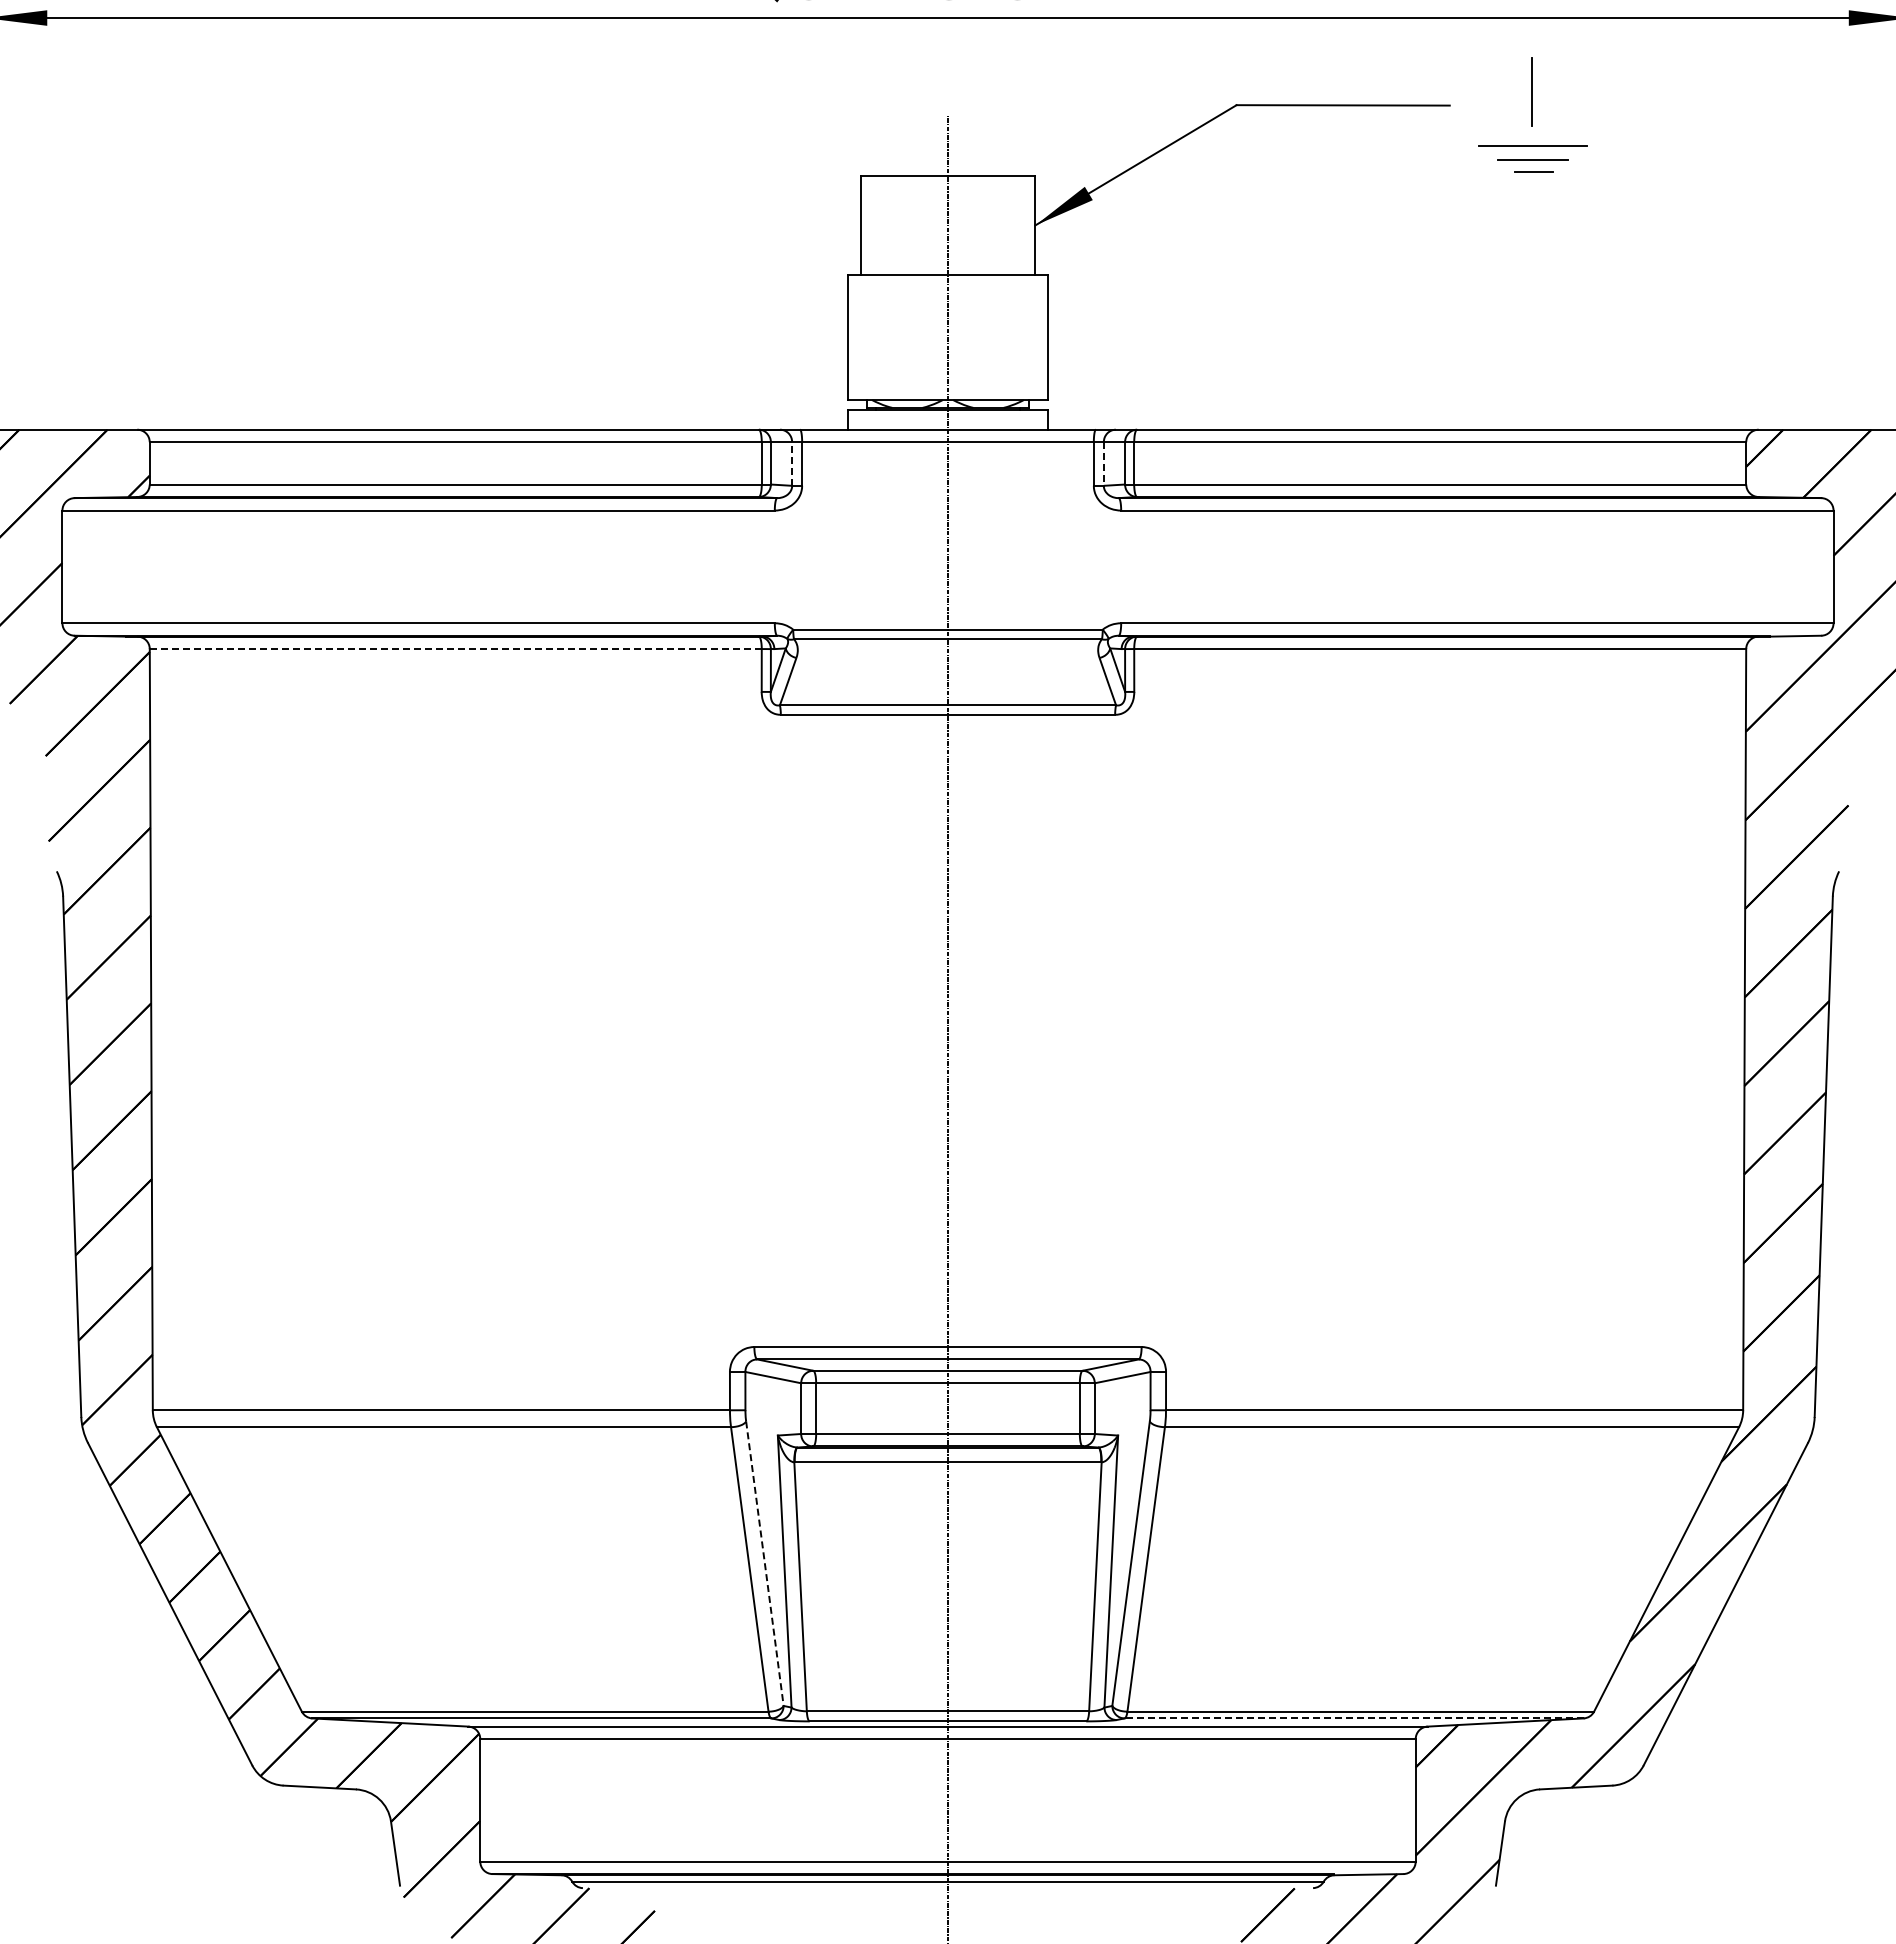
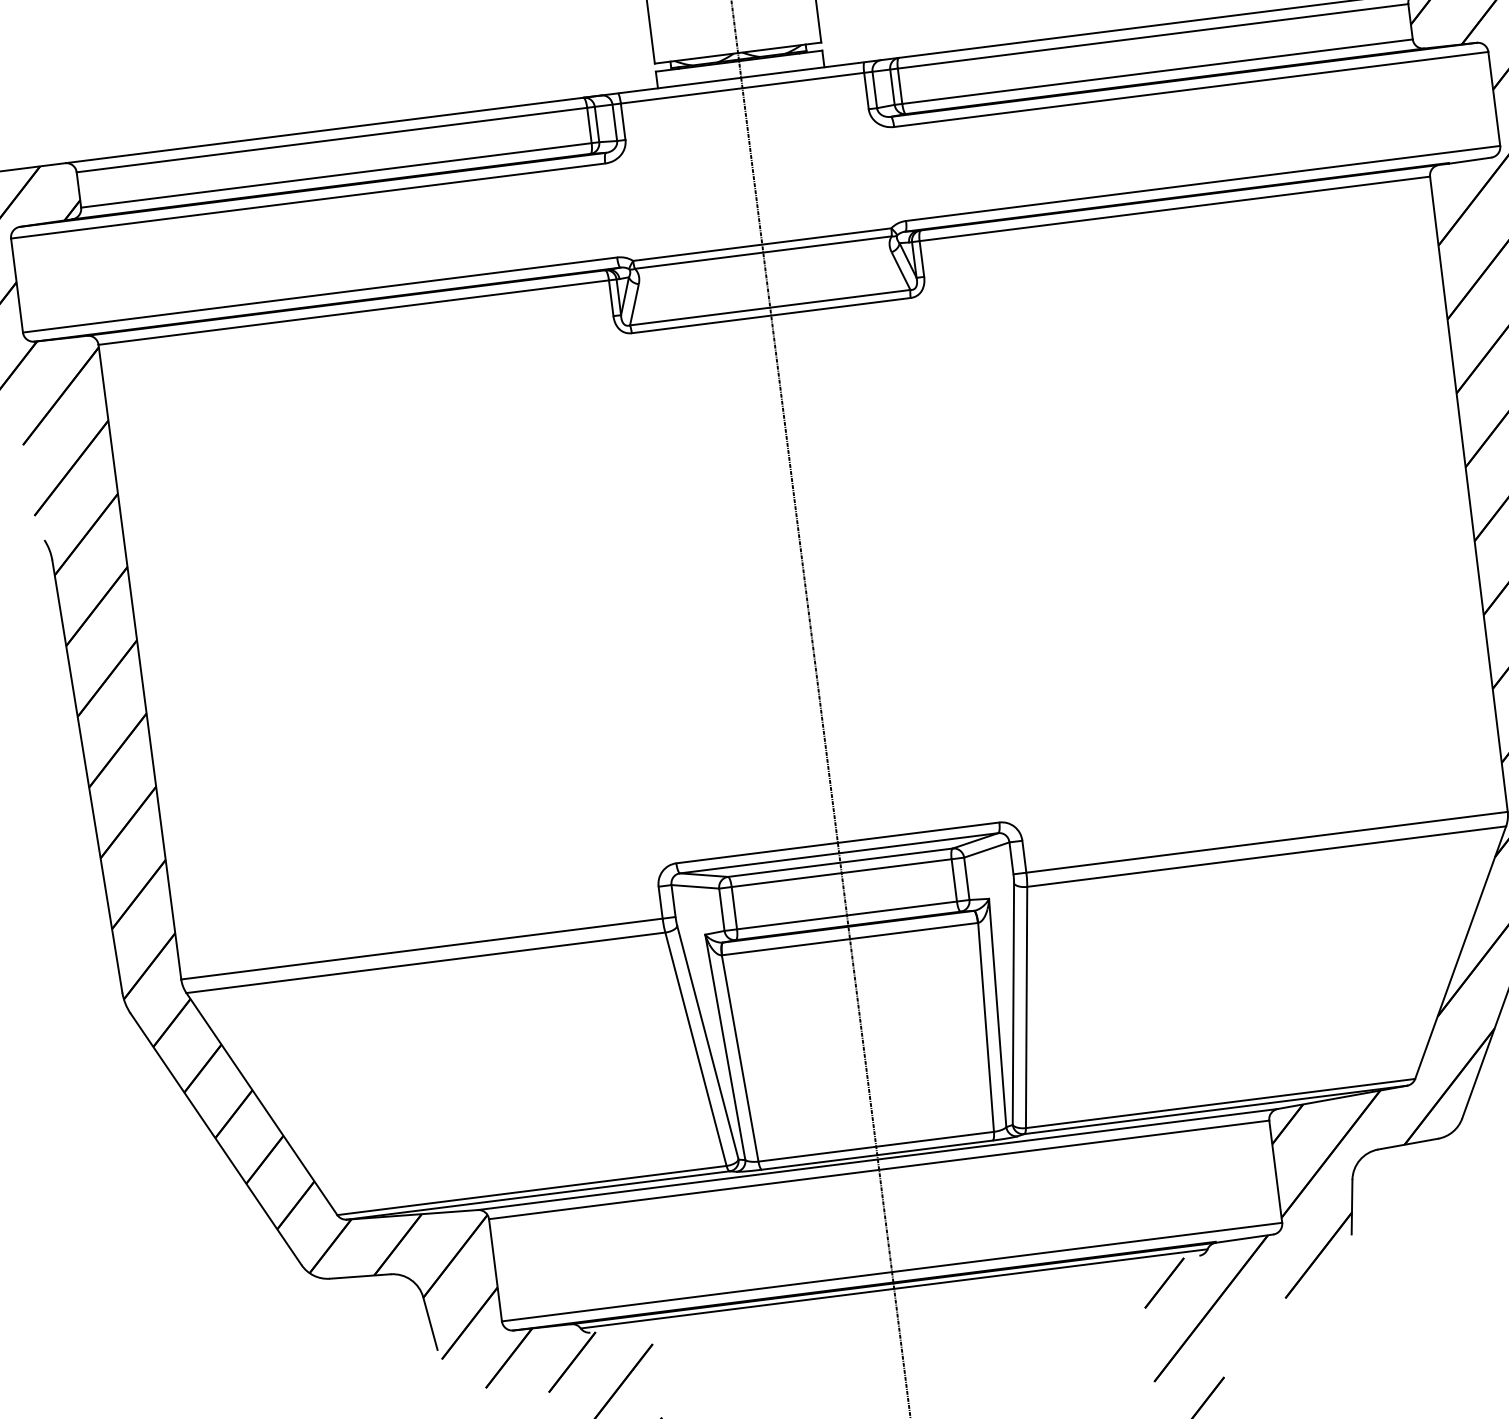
line: (792, 464) -> (615, 123), dashed -> solid
line: (1103, 464) -> (874, 90), dashed -> solid
line: (455, 649) -> (353, 313), dashed -> solid
line: (764, 1564) -> (707, 1043), dashed -> solid
line: (1354, 1718) -> (1216, 1109), dashed -> solid

